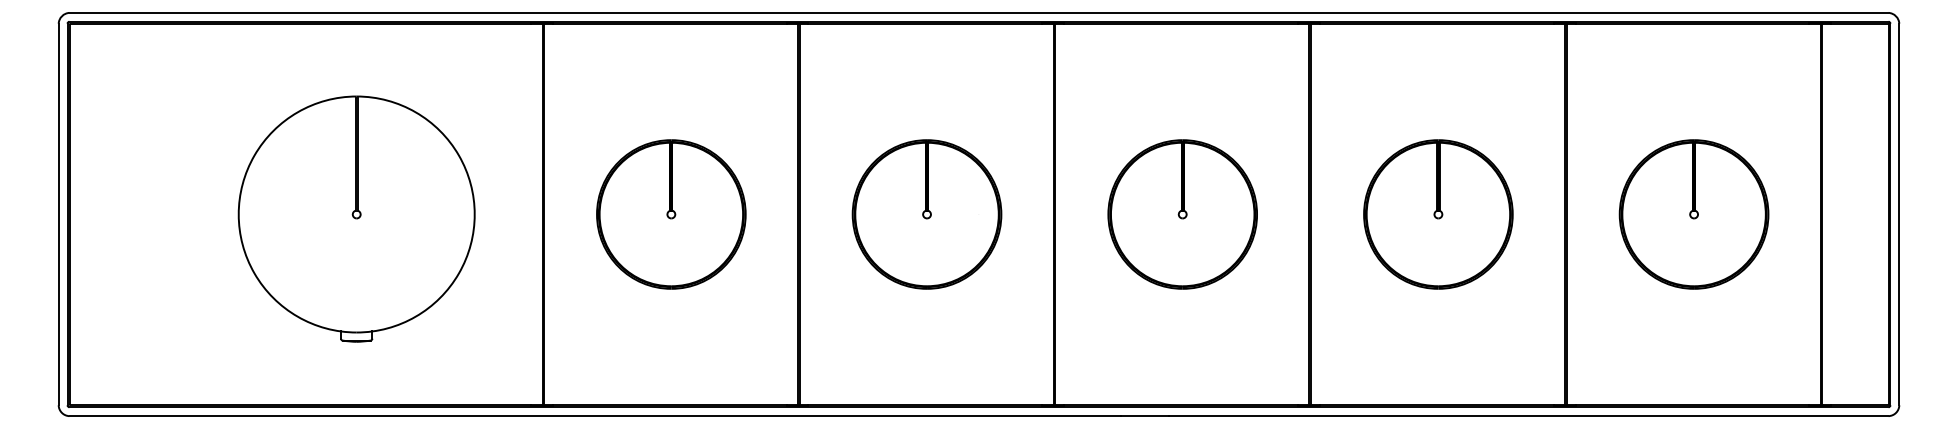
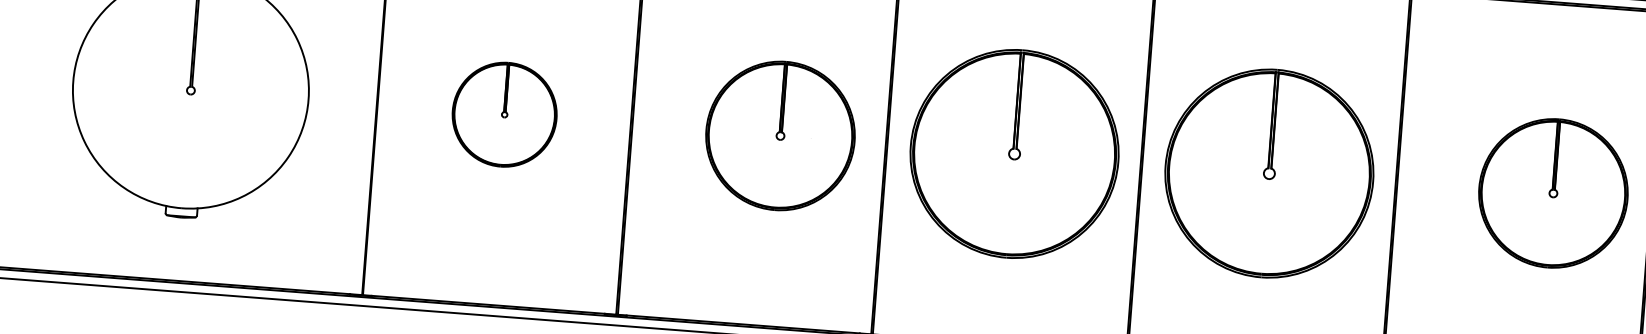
part: (671, 214) -> (504, 114), size x0.7
part: (926, 214) -> (779, 135), moved
part: (1182, 214) -> (1014, 153), size x1.4
part: (1438, 214) -> (1269, 173), size x1.4
part: (1693, 214) -> (1552, 193), moved

